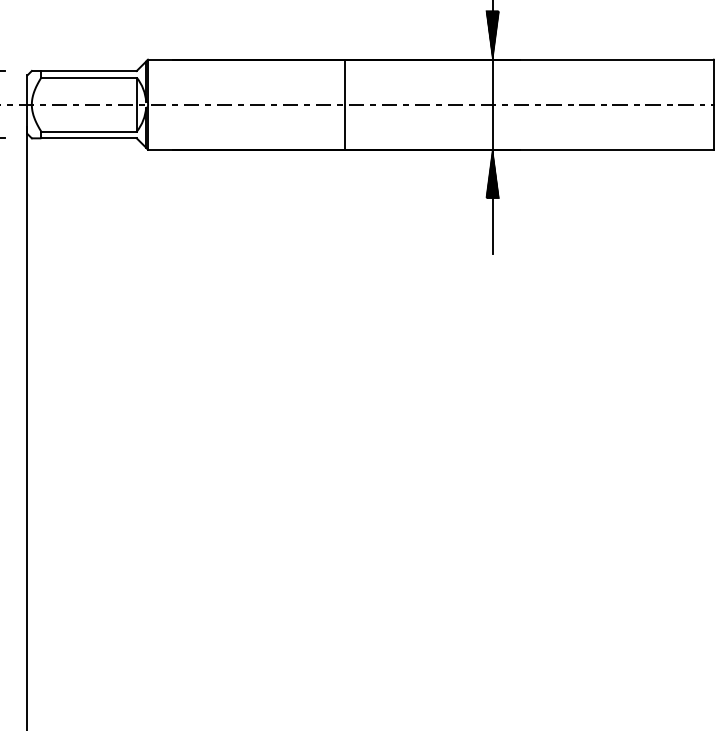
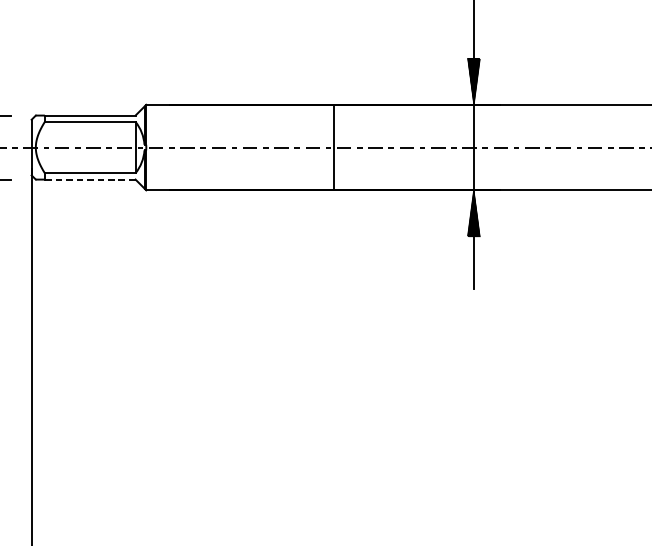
line: (89, 138) -> (90, 179), solid -> dashed

